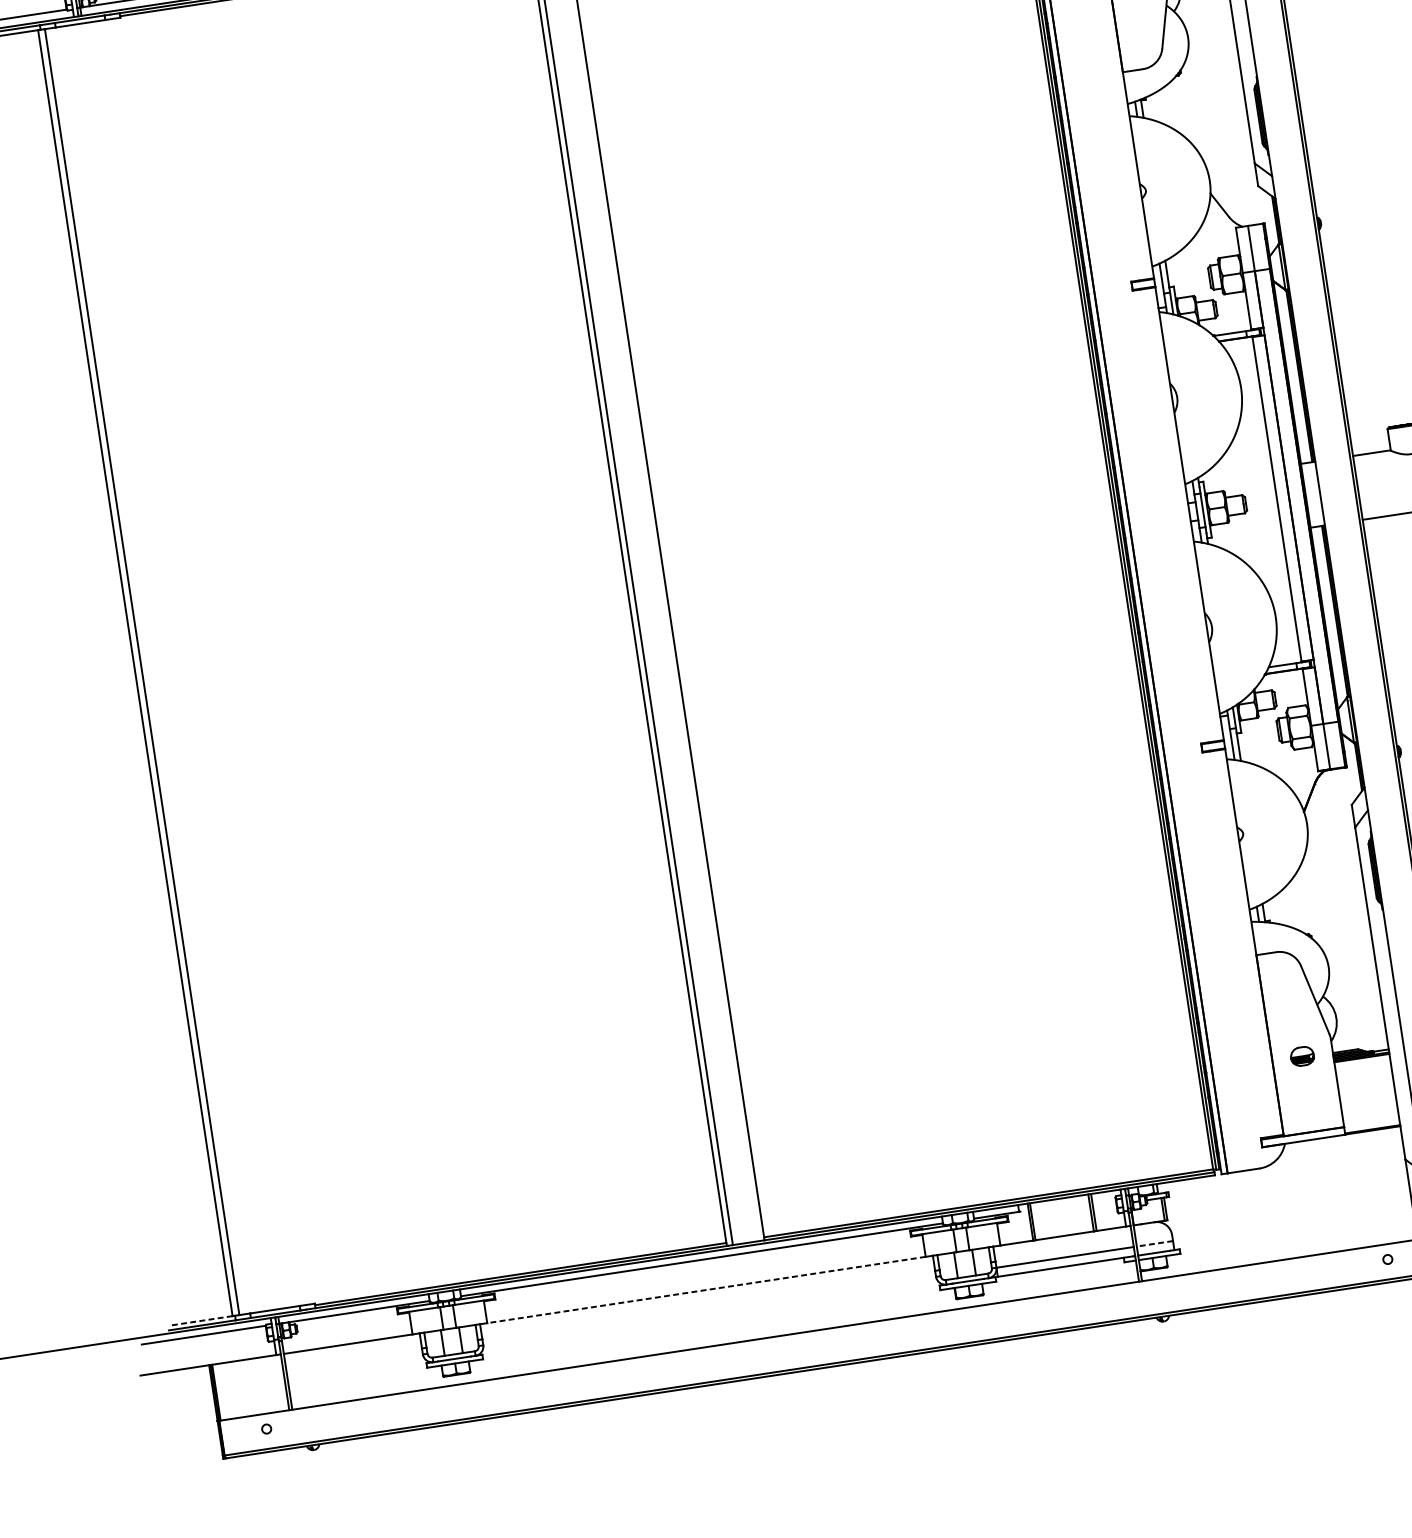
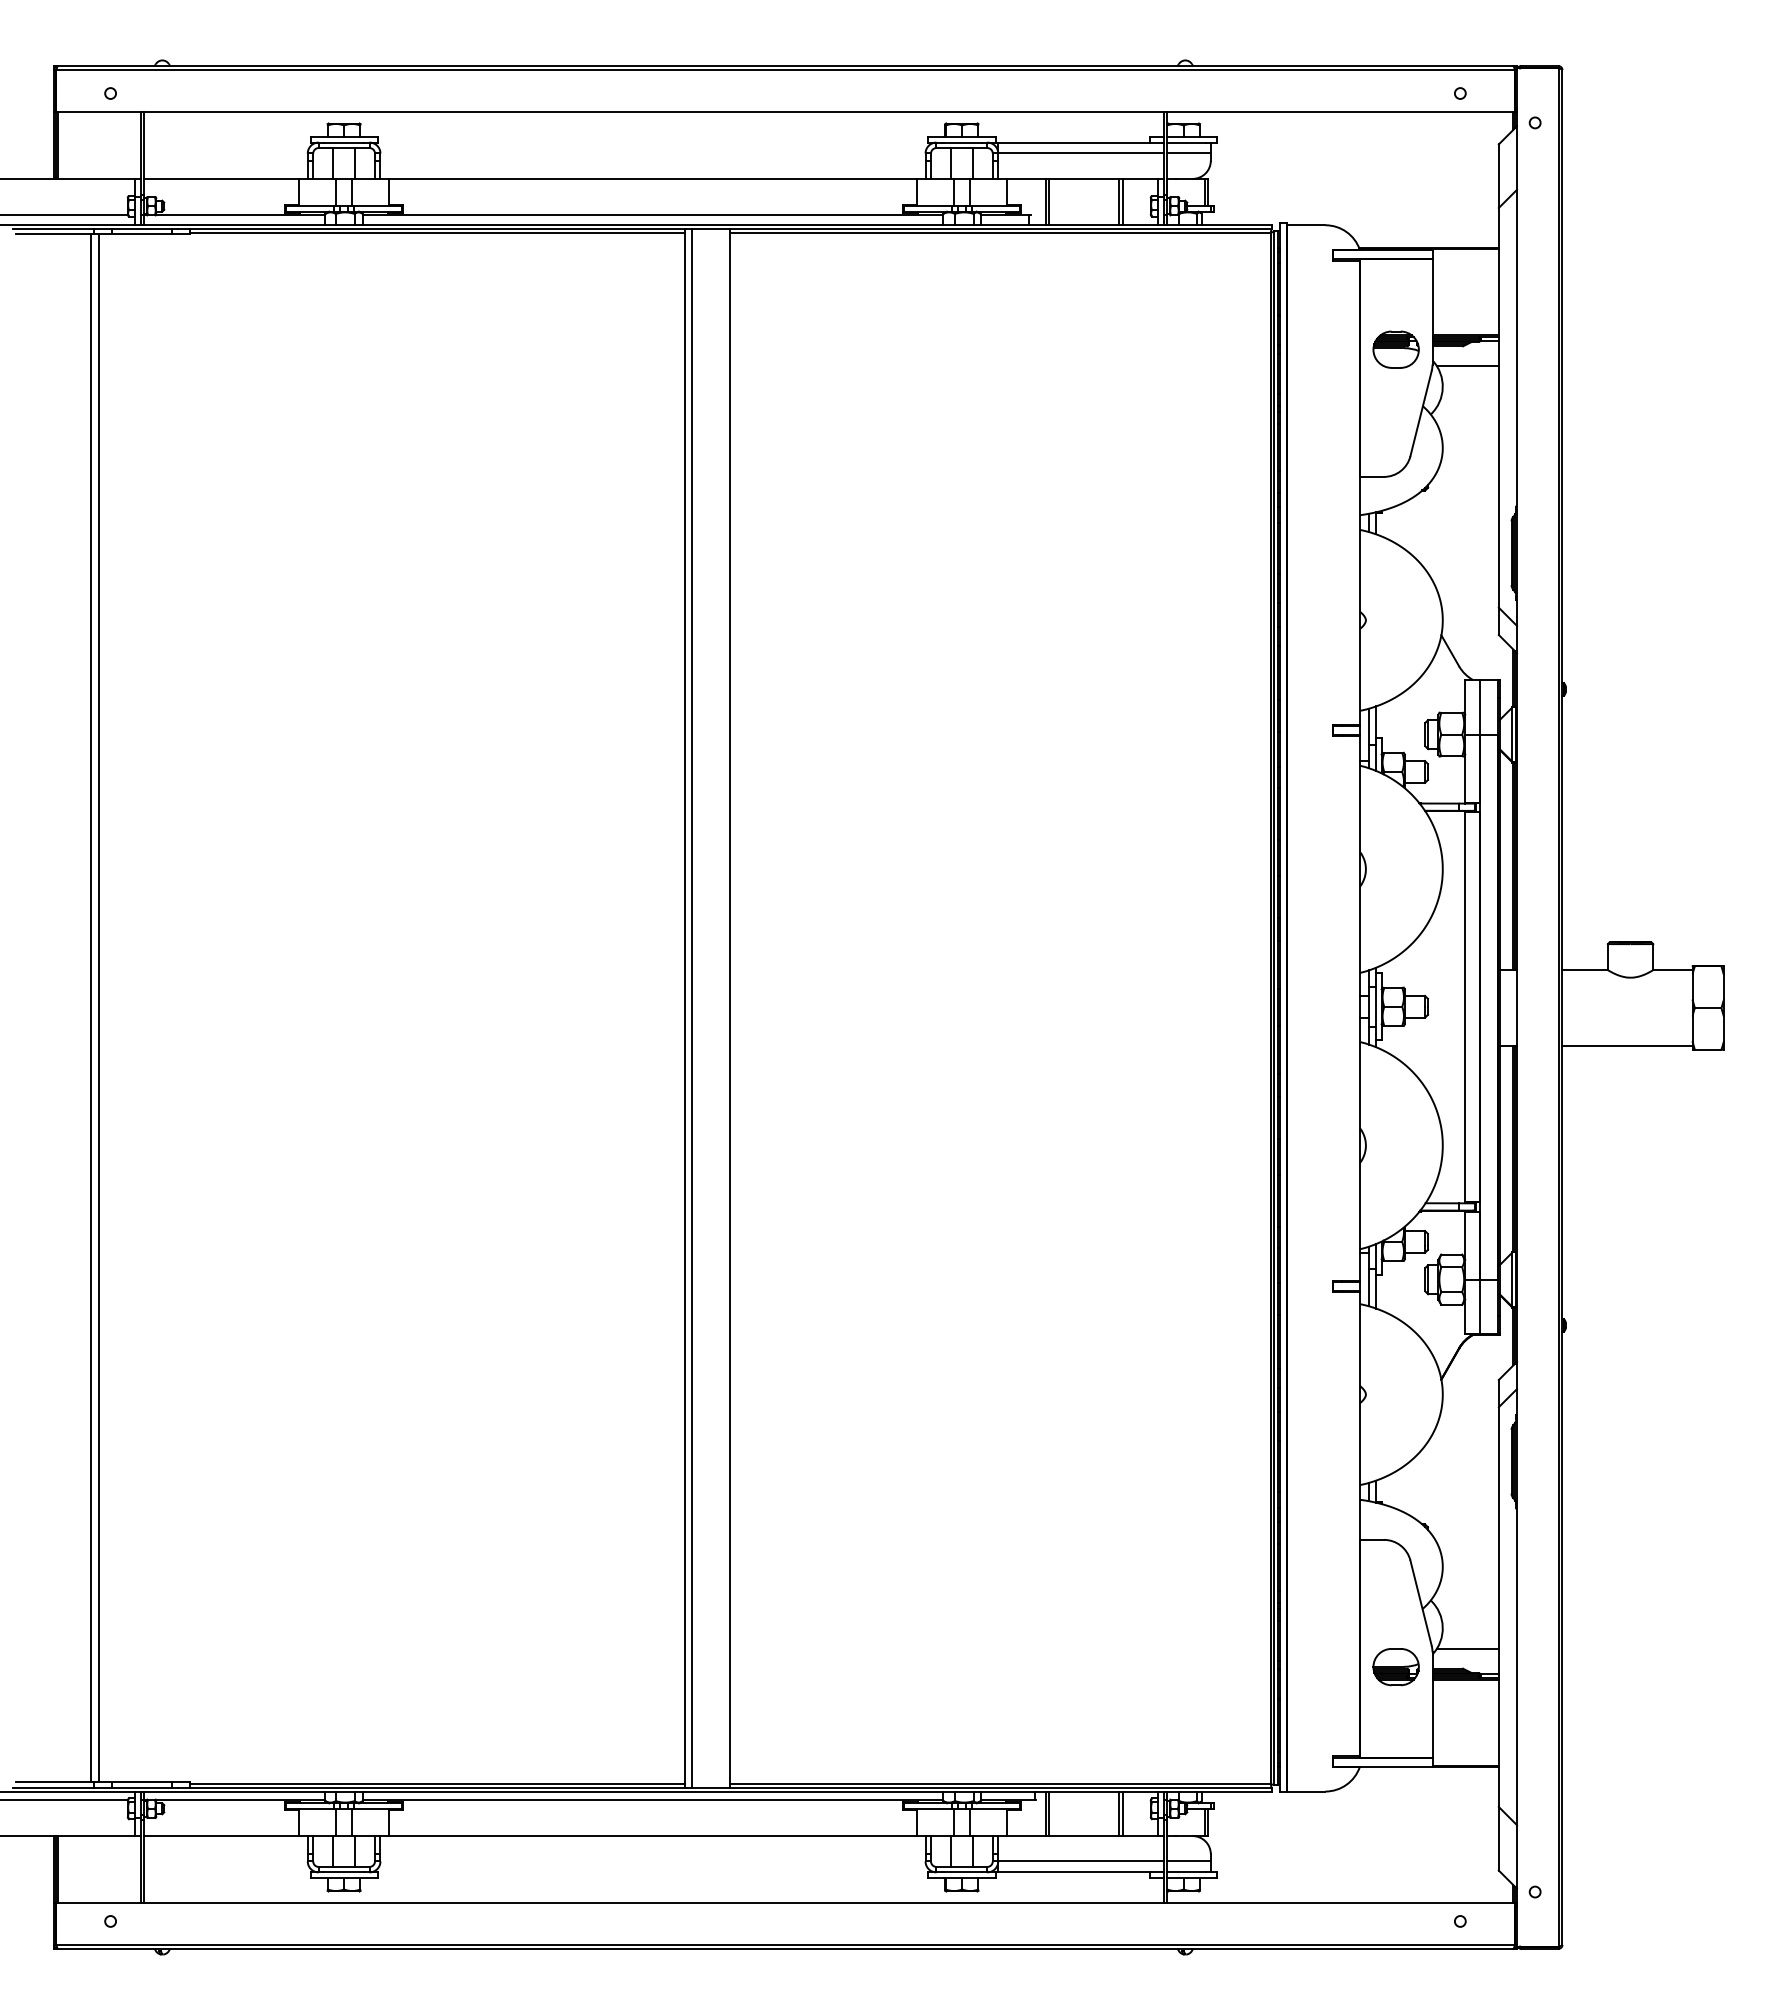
line: (1359, 1031) -> (1467, 1648), added
part: (1302, 1056) -> (1395, 1667), size x1.67
line: (1155, 1243) -> (1189, 1861), dashed -> solid
line: (706, 1290) -> (653, 1836), dashed -> solid
line: (200, 1320) -> (52, 1782), dashed -> solid

